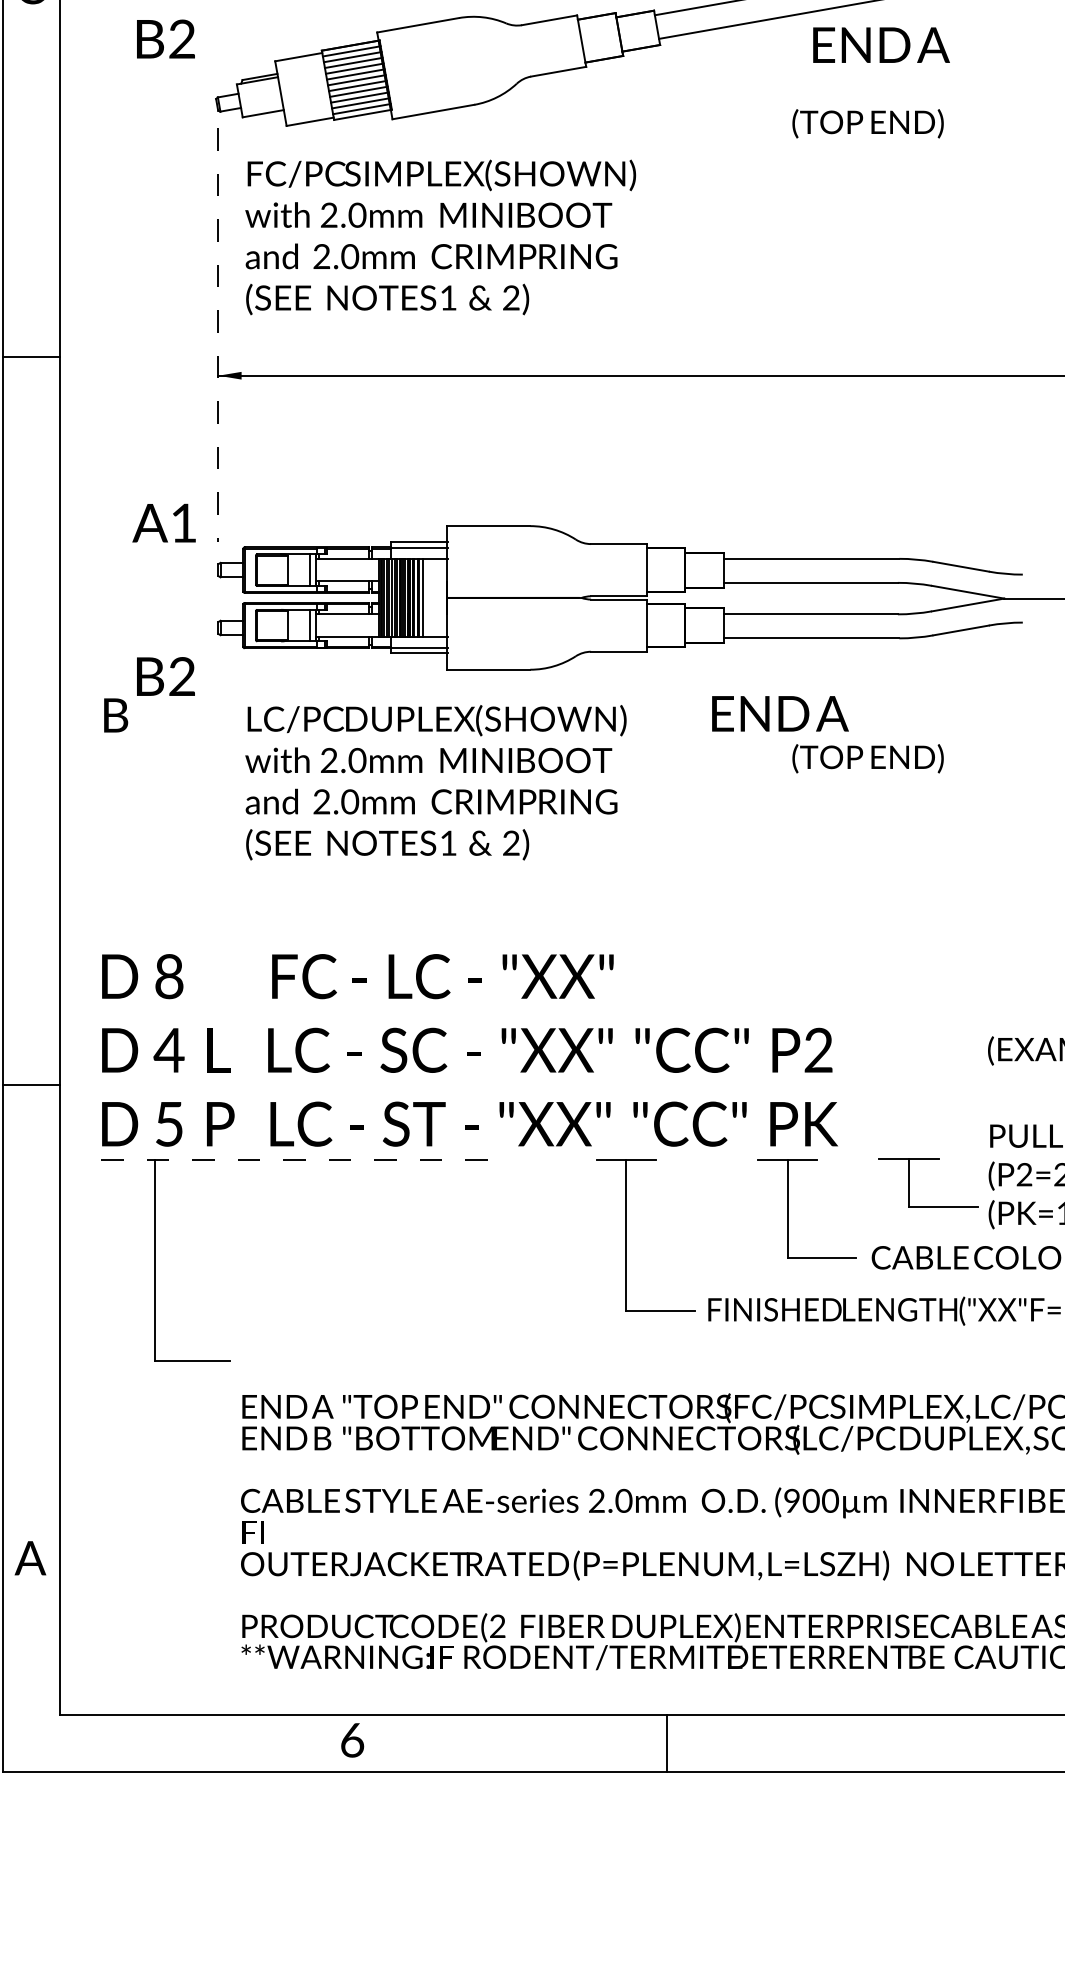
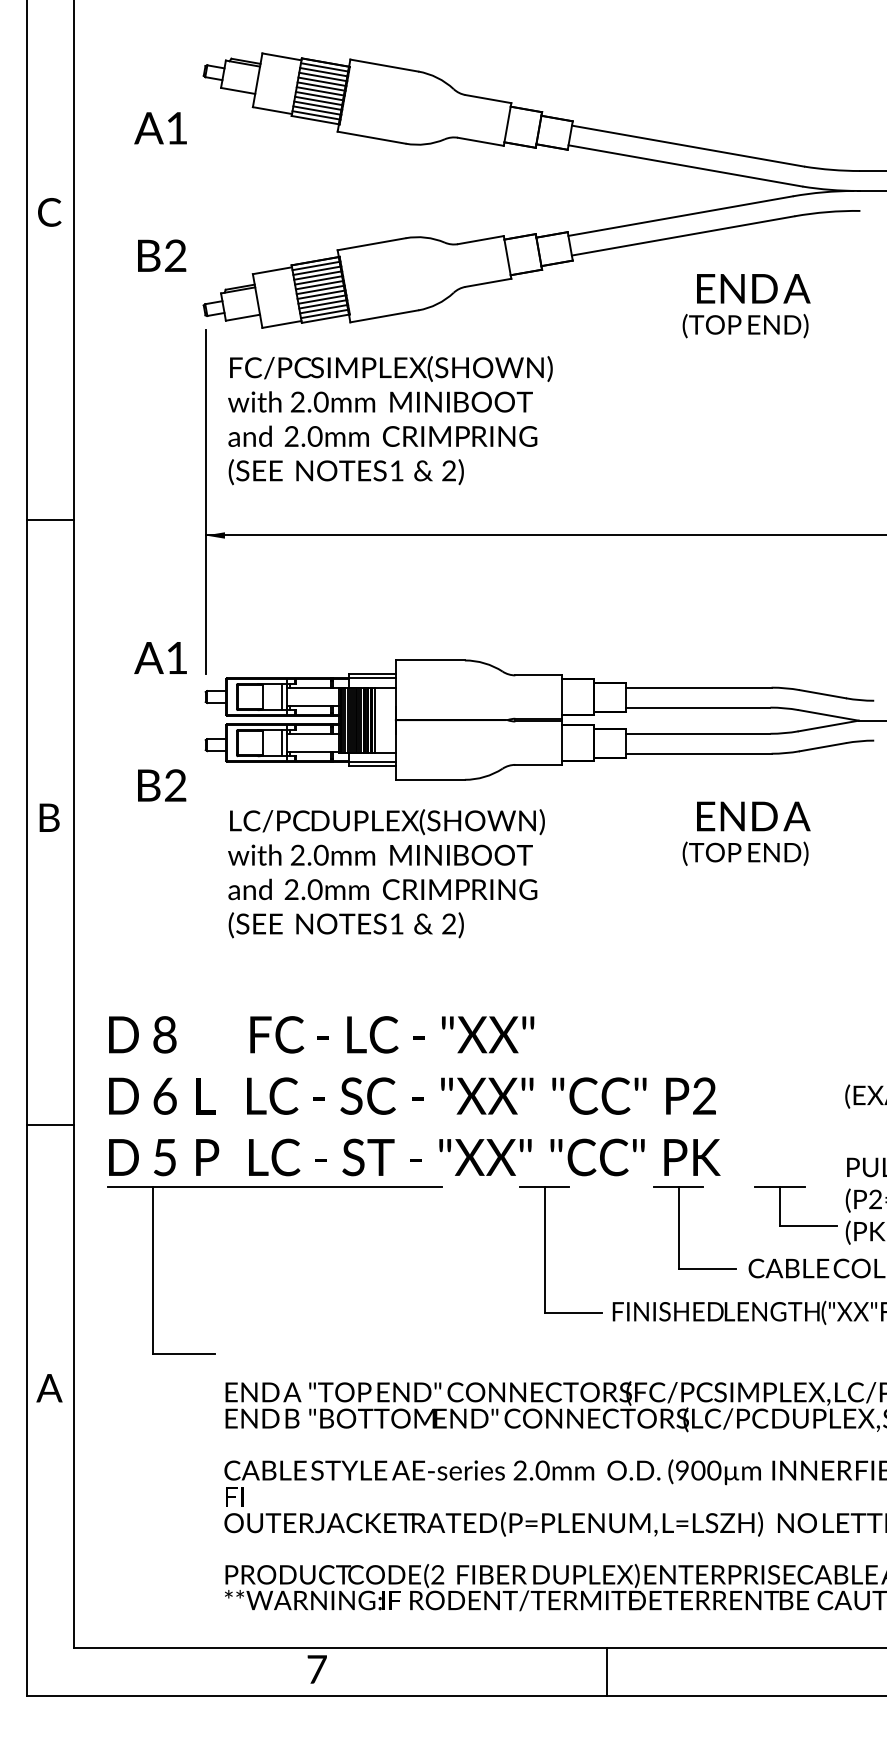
text: (881, 44) -> (753, 288), moved
line: (218, 336) -> (205, 502), dashed -> solid
text: (780, 713) -> (753, 816), moved
text: (115, 715) -> (49, 817), moved
text: (168, 1050) -> (164, 1096), 4 -> 6
line: (302, 1159) -> (275, 1186), dashed -> solid
text: (30, 1558) -> (49, 1388), moved
text: (351, 1740) -> (316, 1669), 6 -> 7
line: (667, 1742) -> (607, 1671), moved

